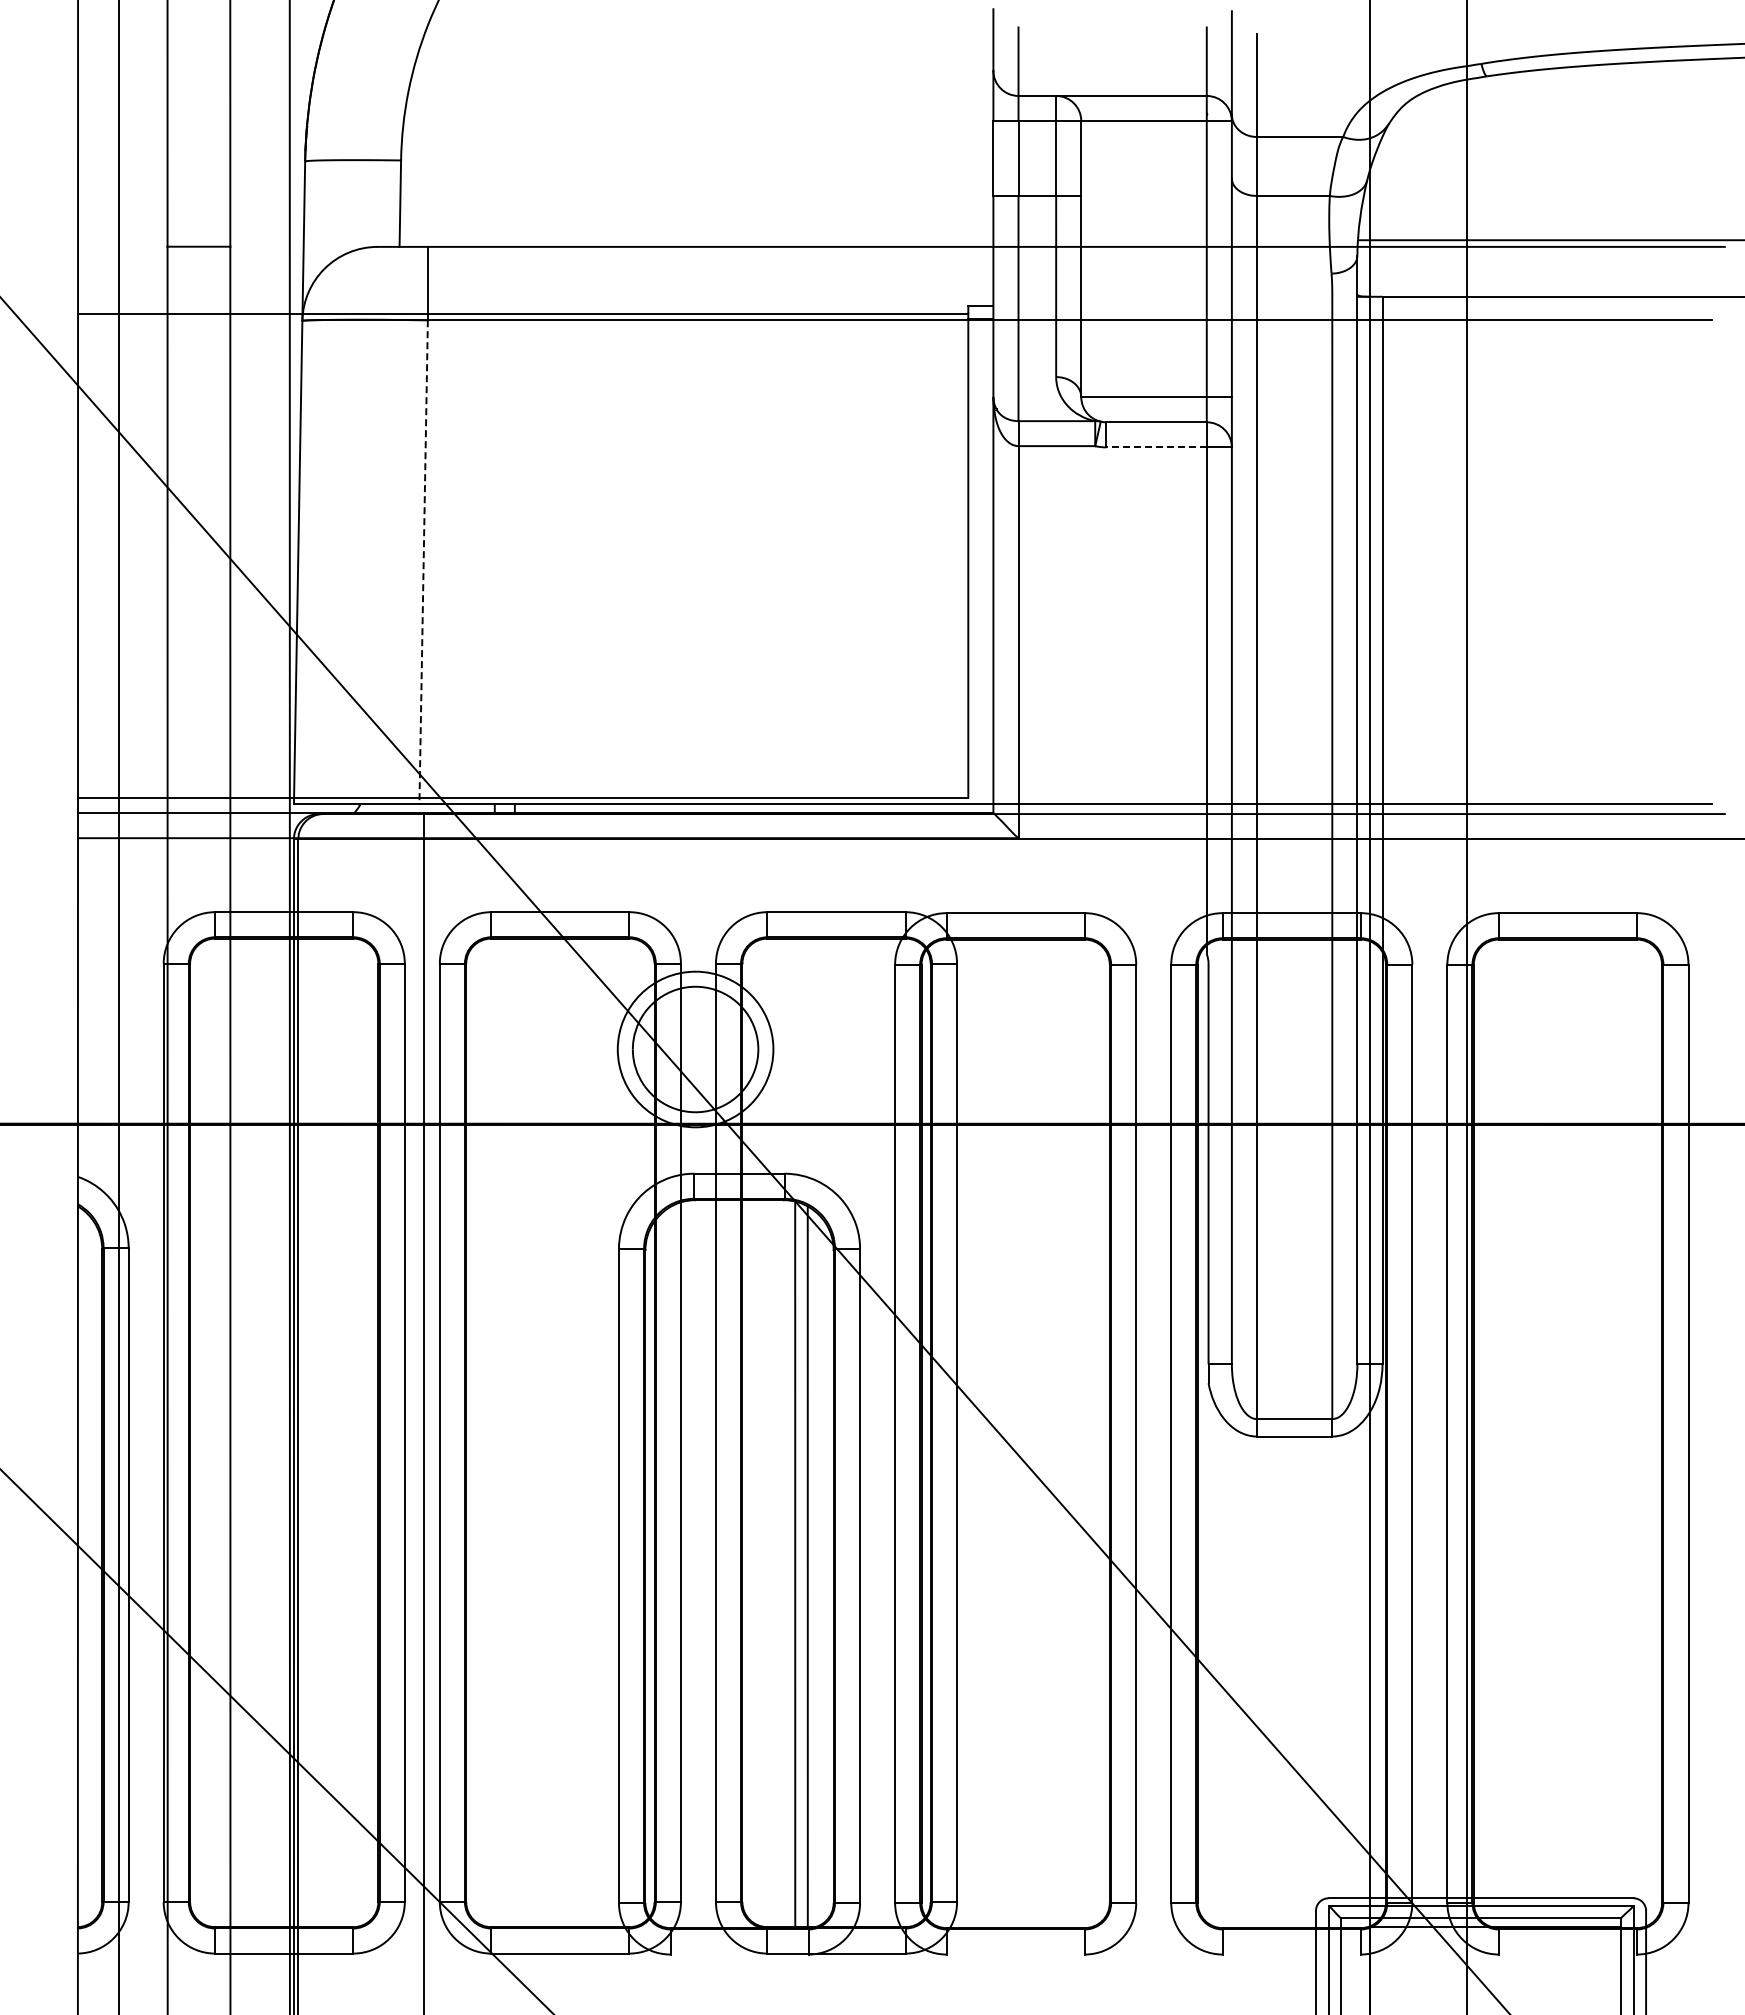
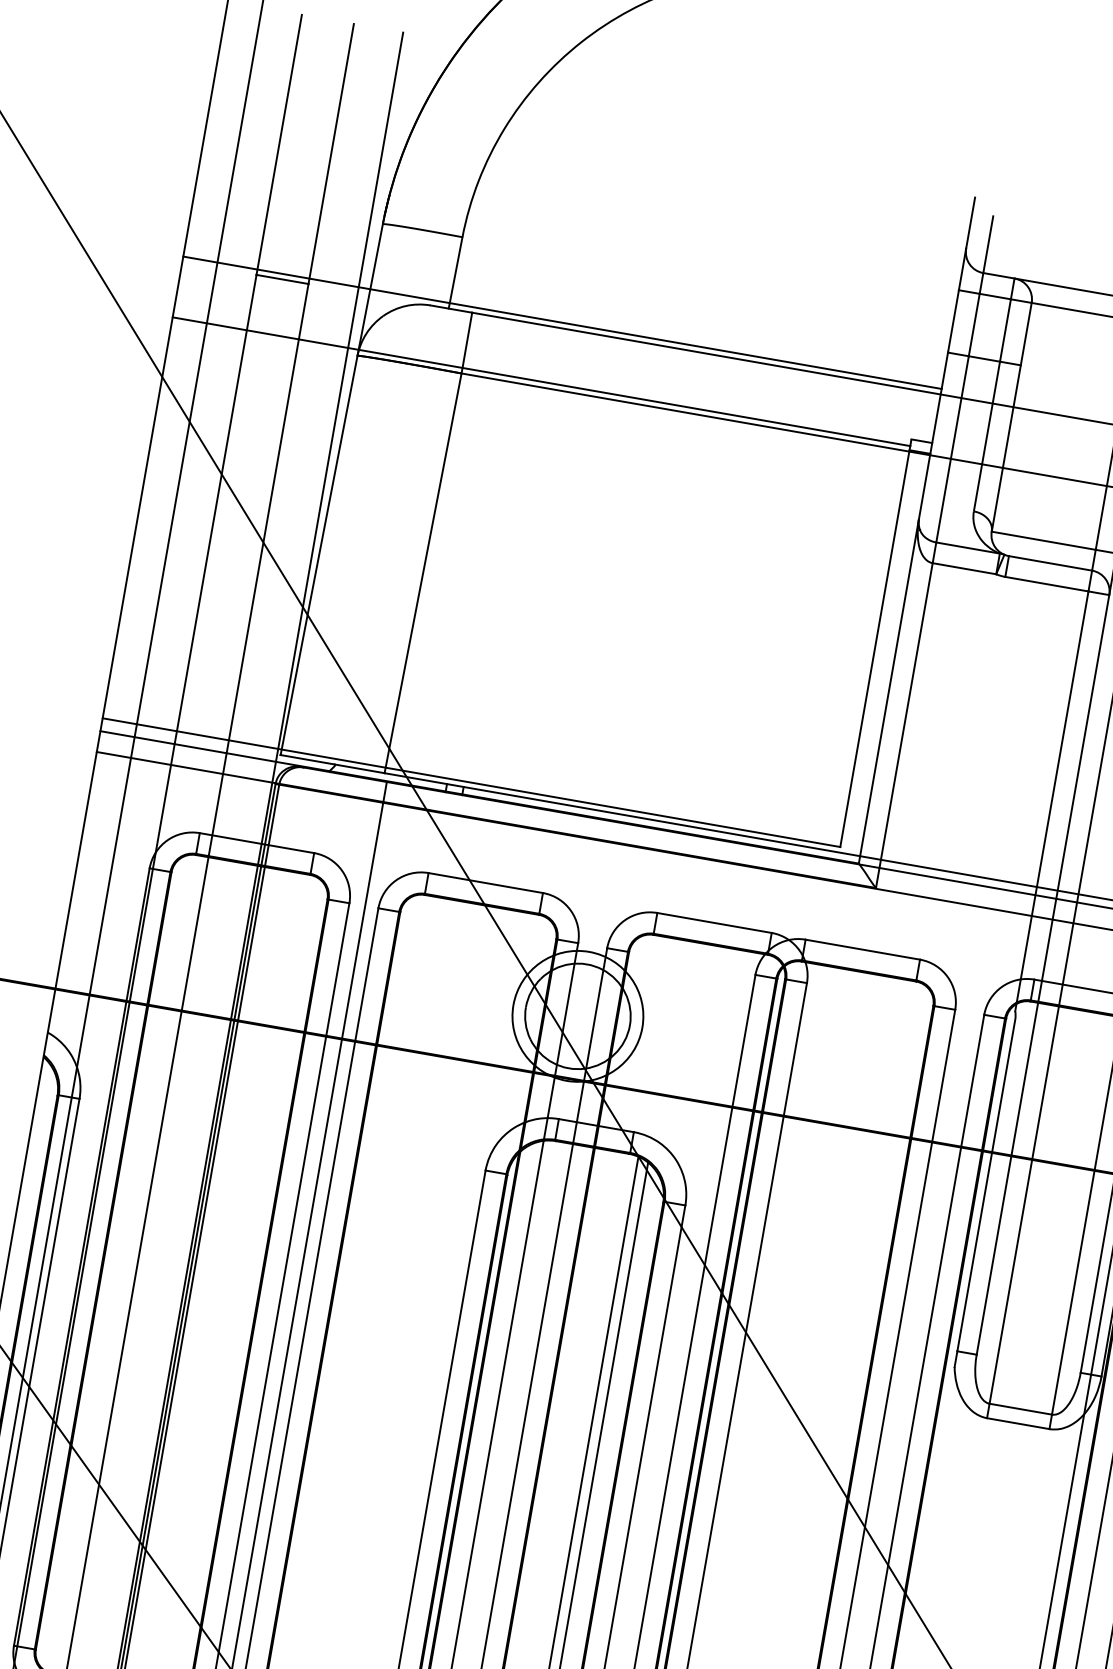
line: (535, 240) -> (562, 322), added
line: (1156, 447) -> (1046, 584), dashed -> solid
line: (423, 562) -> (422, 573), dashed -> solid

